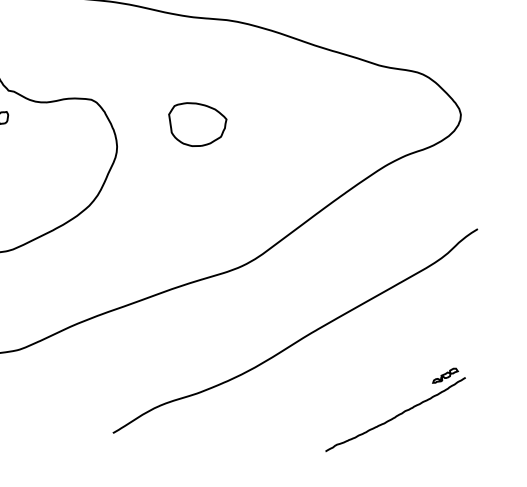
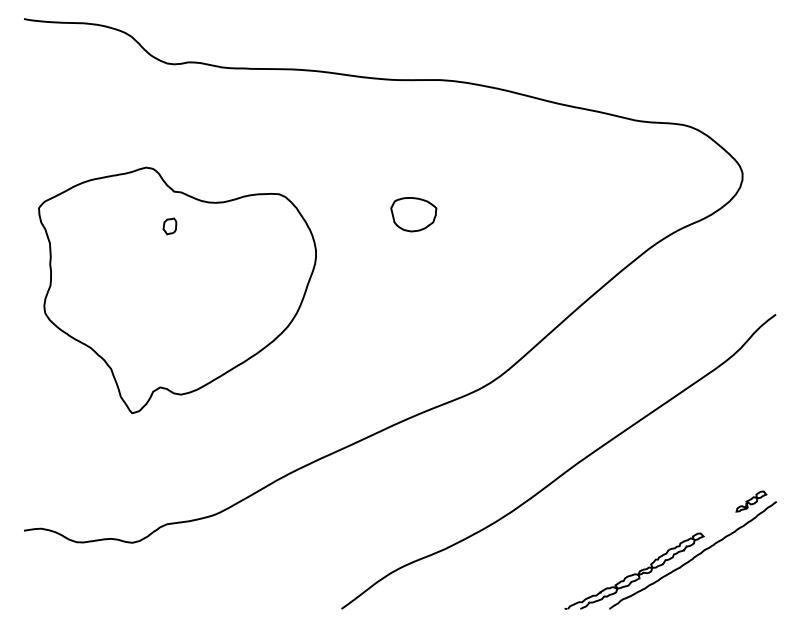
part: (196, 125) -> (413, 214), size x0.62
part: (348, 422) -> (634, 570), added

